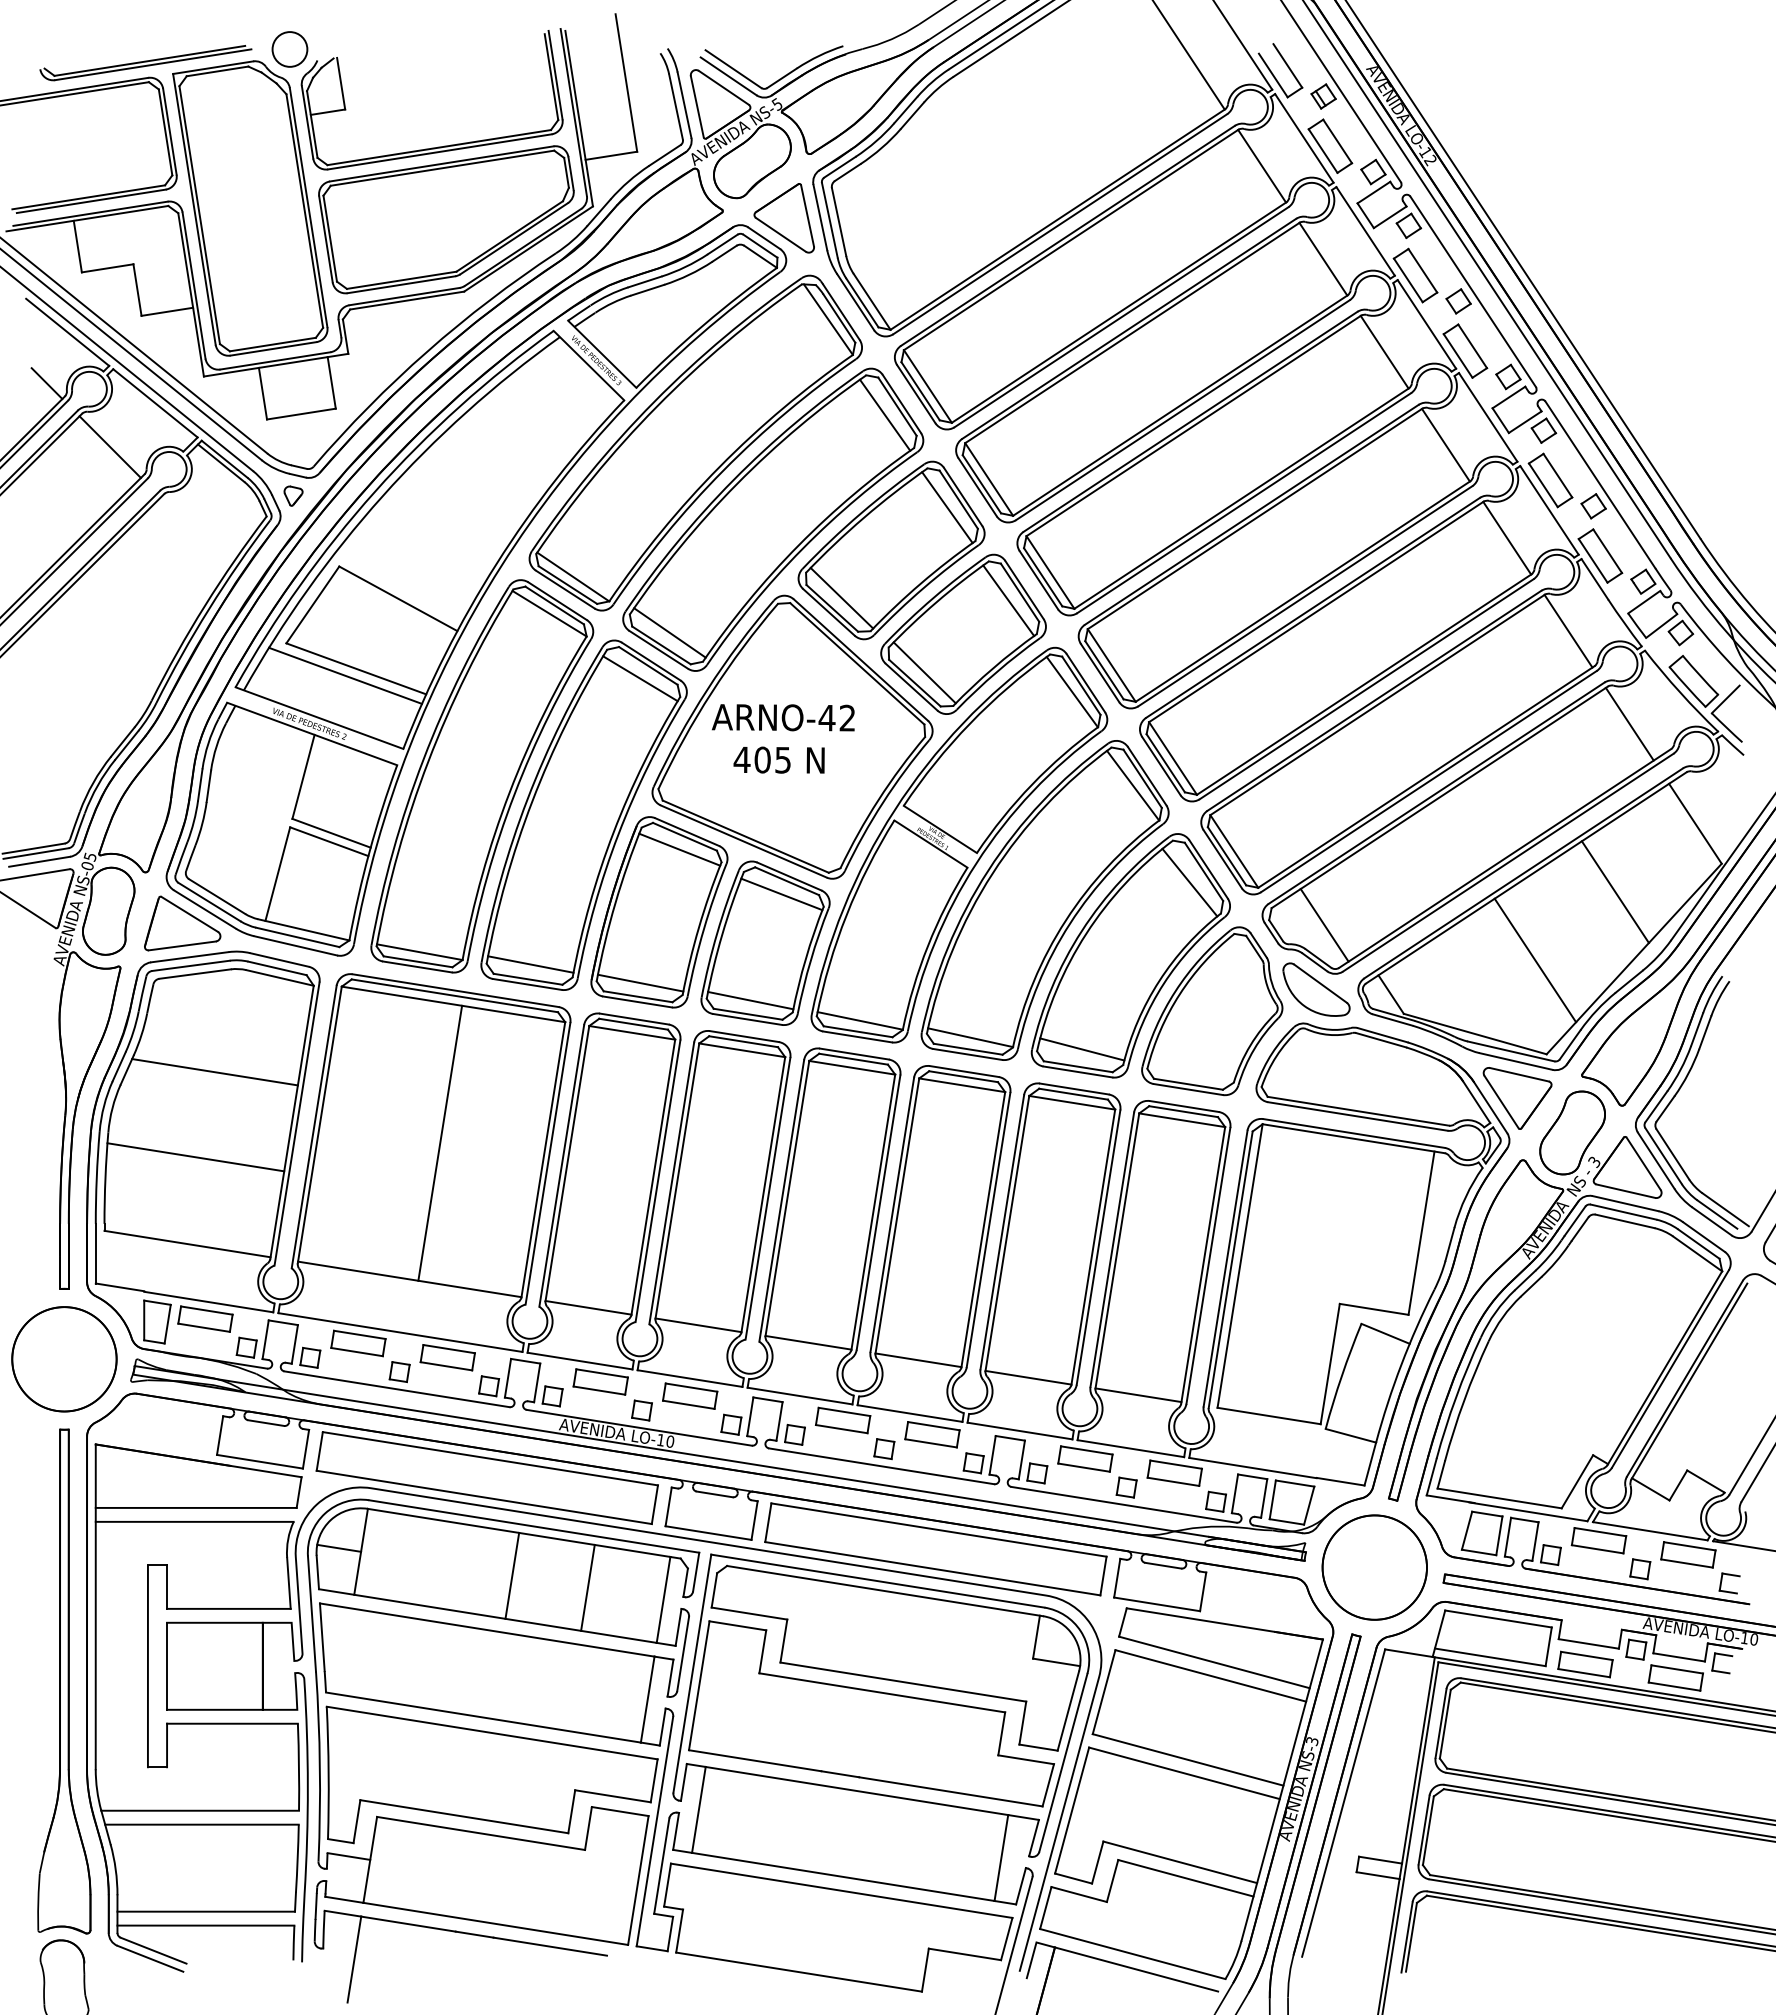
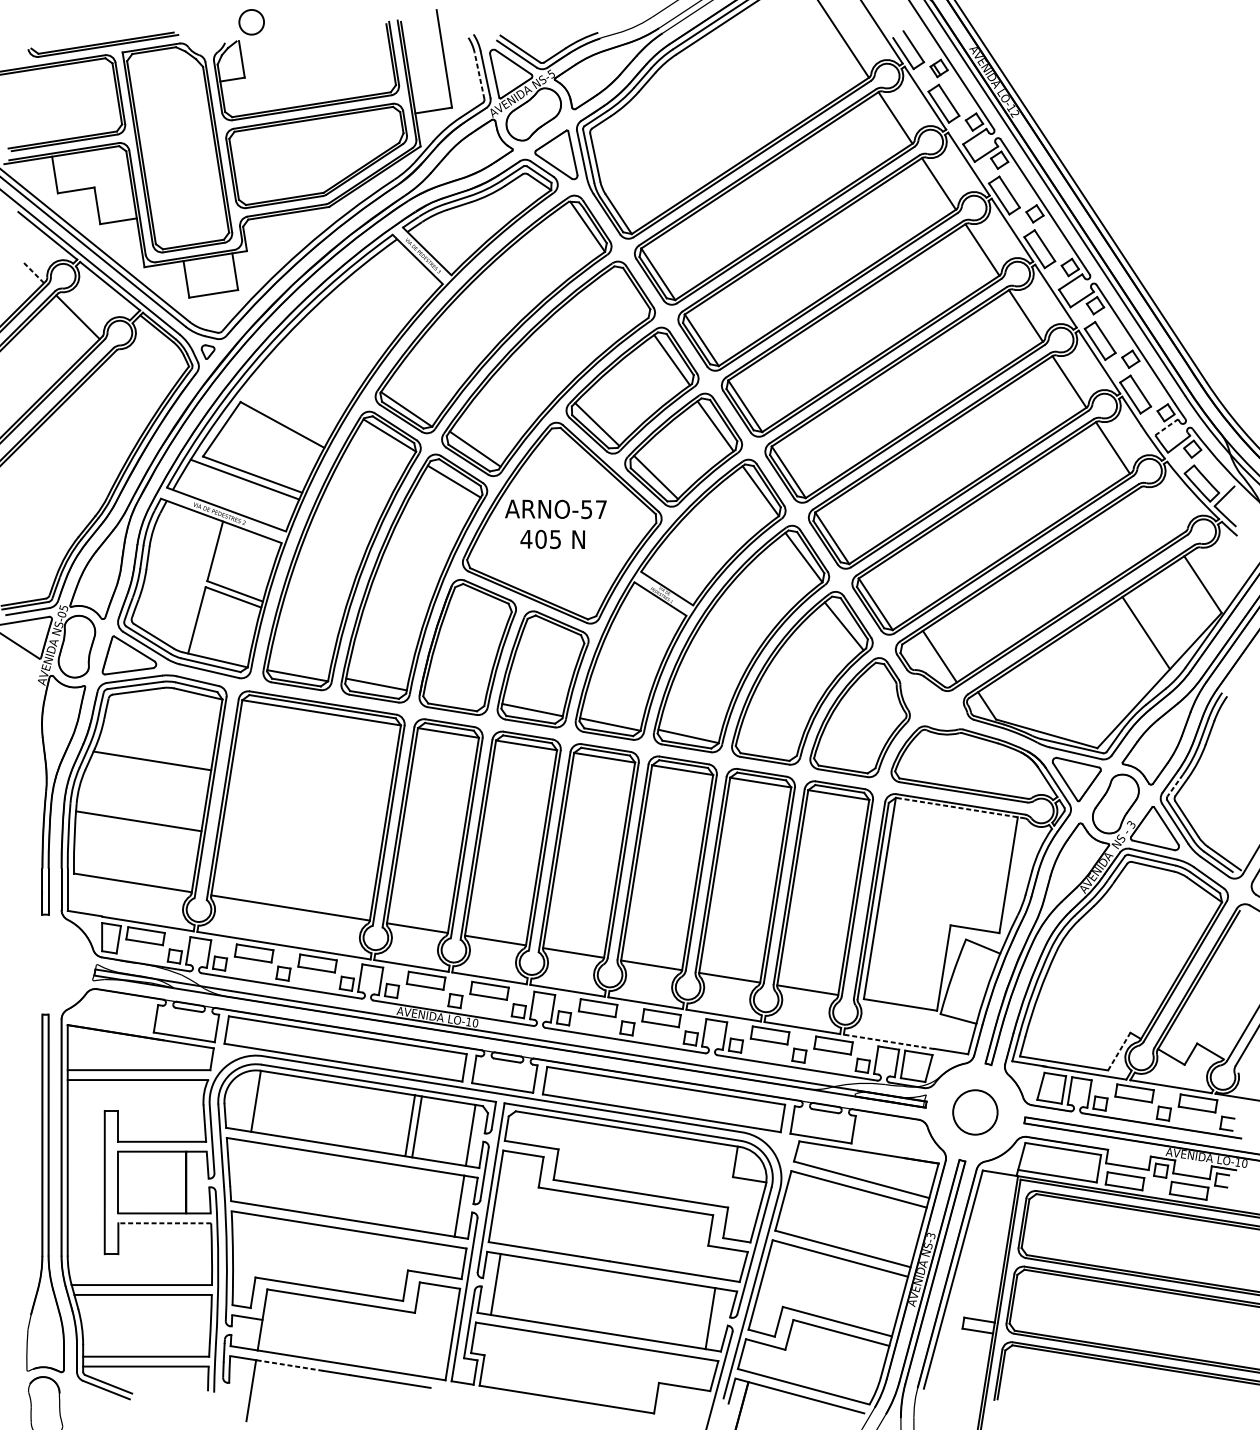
circle: (289, 49) -> (251, 22), moved
line: (675, 106) -> (479, 75), solid -> dashed
line: (47, 383) -> (33, 272), solid -> dashed
line: (885, 414) -> (628, 294), removed
line: (1644, 602) -> (1166, 427), solid -> dashed
text: (836, 717) -> (593, 509), ARNO-42 -> ARNO-57
line: (1629, 723) -> (1156, 513), removed
line: (679, 849) -> (482, 602), removed
line: (781, 894) -> (554, 634), removed
line: (1535, 960) -> (1089, 681), removed
line: (640, 982) -> (454, 697), removed
part: (1316, 989) -> (934, 702), removed
line: (1082, 1049) -> (768, 744), removed
line: (1656, 1106) -> (1175, 785), solid -> dashed
line: (1353, 1138) -> (960, 807), solid -> dashed
line: (440, 1142) -> (312, 810), removed
circle: (64, 1359) -> (45, 964), removed
line: (1252, 1468) -> (888, 1042), solid -> dashed
line: (1577, 1481) -> (1119, 1051), solid -> dashed
line: (339, 1547) -> (240, 1098), removed
circle: (1374, 1567) -> (975, 1112), size x0.6
line: (512, 1575) -> (410, 1125), moved
line: (231, 1723) -> (164, 1223), solid -> dashed
line: (408, 1924) -> (289, 1365), solid -> dashed

